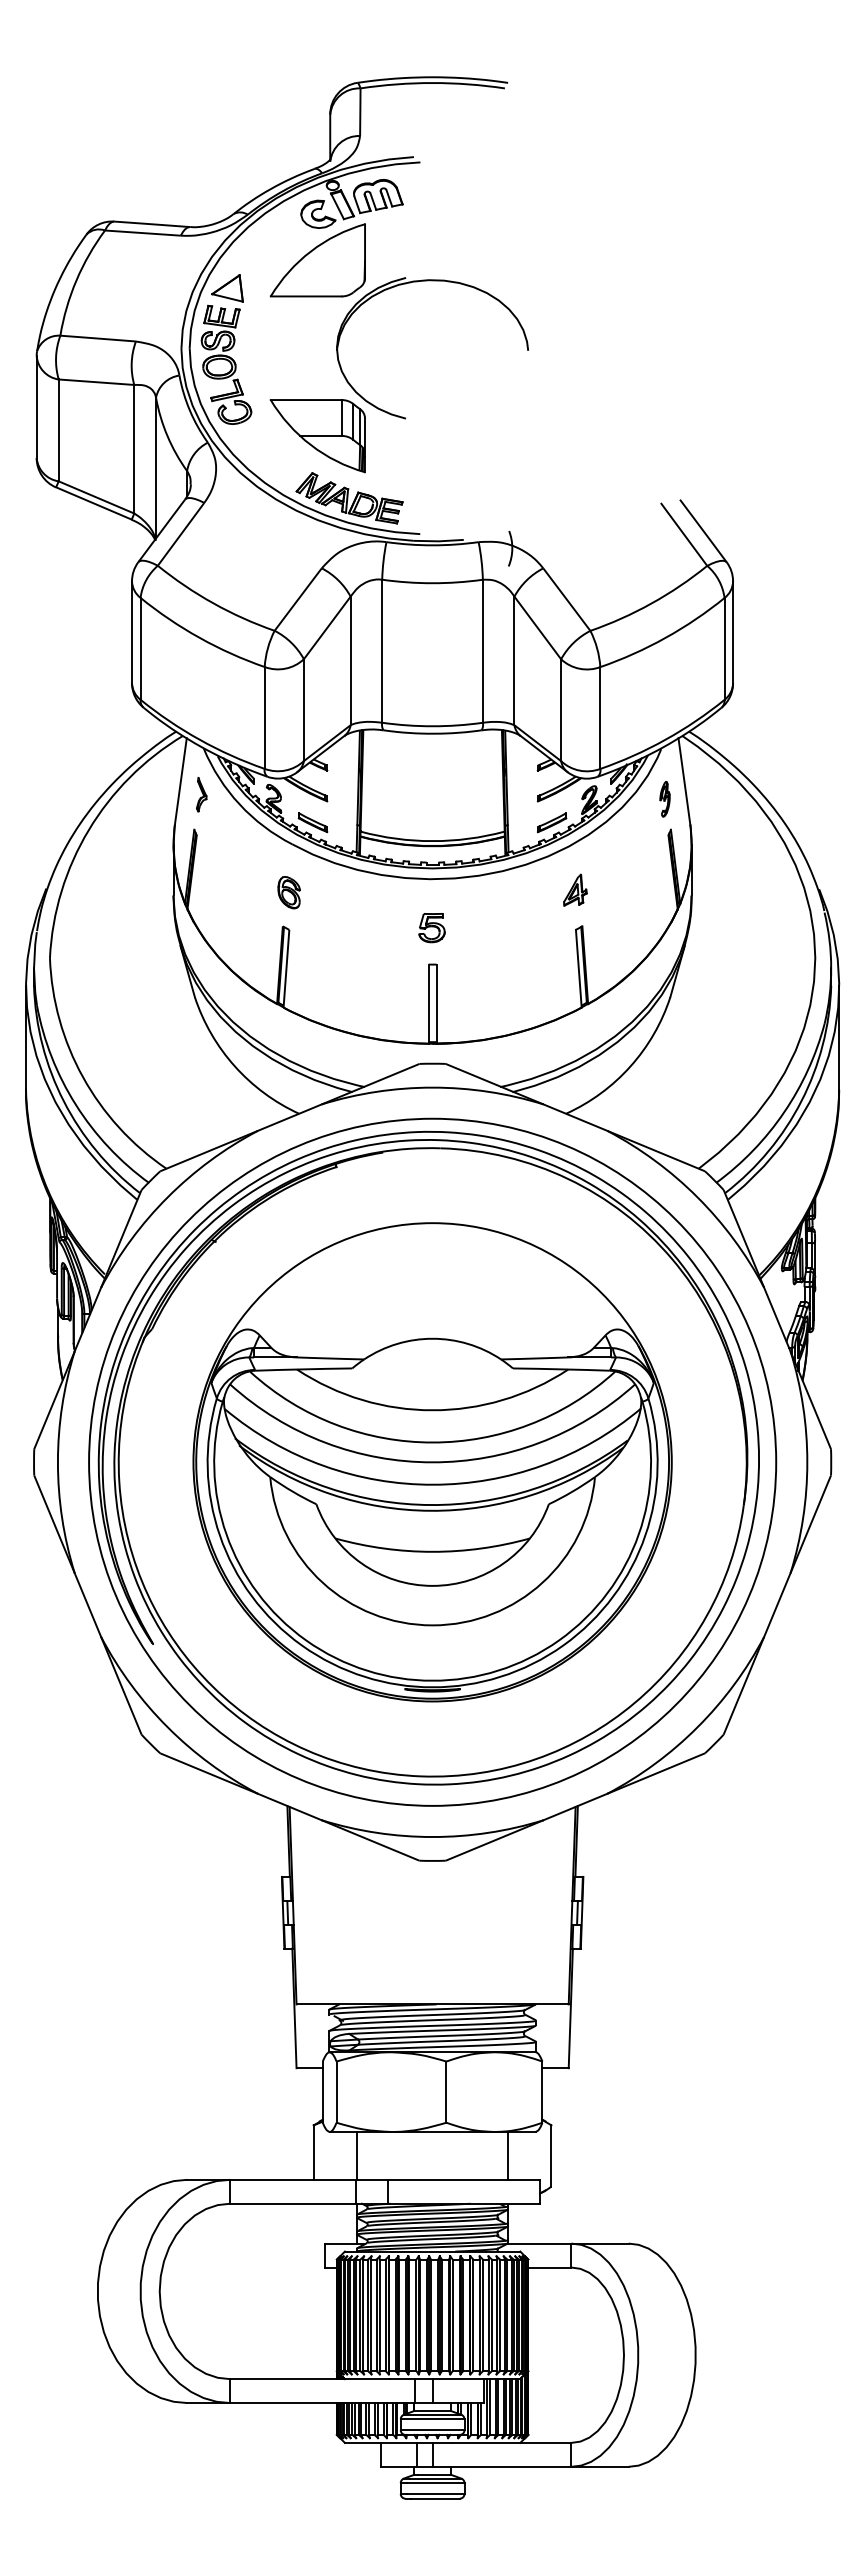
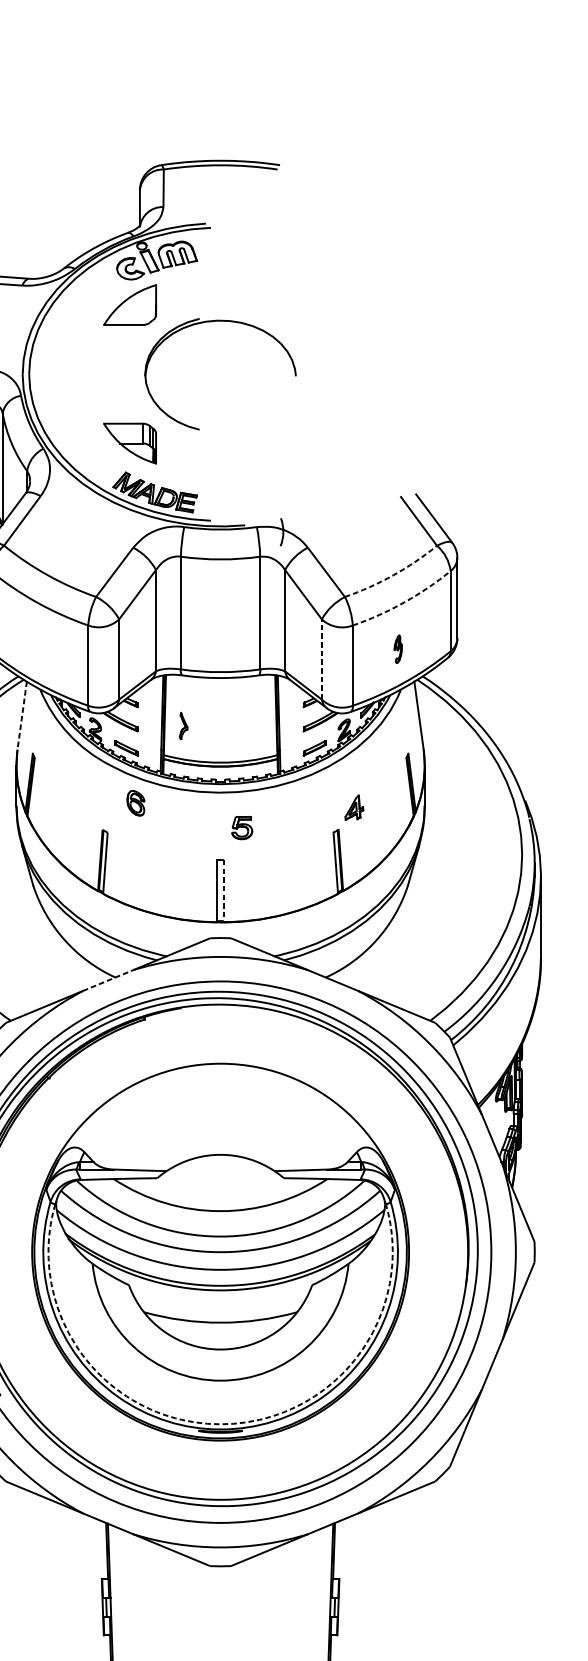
part: (317, 260) -> (129, 305), size x0.7
part: (226, 349) -> (58, 375), removed
part: (317, 436) -> (129, 443), size x0.7
arc: (651, 603) -> (393, 575), solid -> dashed
arc: (665, 637) -> (404, 602), solid -> dashed
line: (561, 710) -> (322, 659), solid -> dashed
line: (180, 781) -> (21, 715), solid -> dashed
part: (201, 794) -> (183, 725), moved
part: (664, 799) -> (397, 649), moved
part: (575, 889) -> (354, 807), moved
part: (288, 892) -> (135, 803), moved
part: (431, 928) -> (241, 828), moved
line: (436, 1004) -> (223, 891), solid -> dashed
line: (289, 1117) -> (107, 980), solid -> dashed
arc: (432, 1680) -> (220, 1424), solid -> dashed

